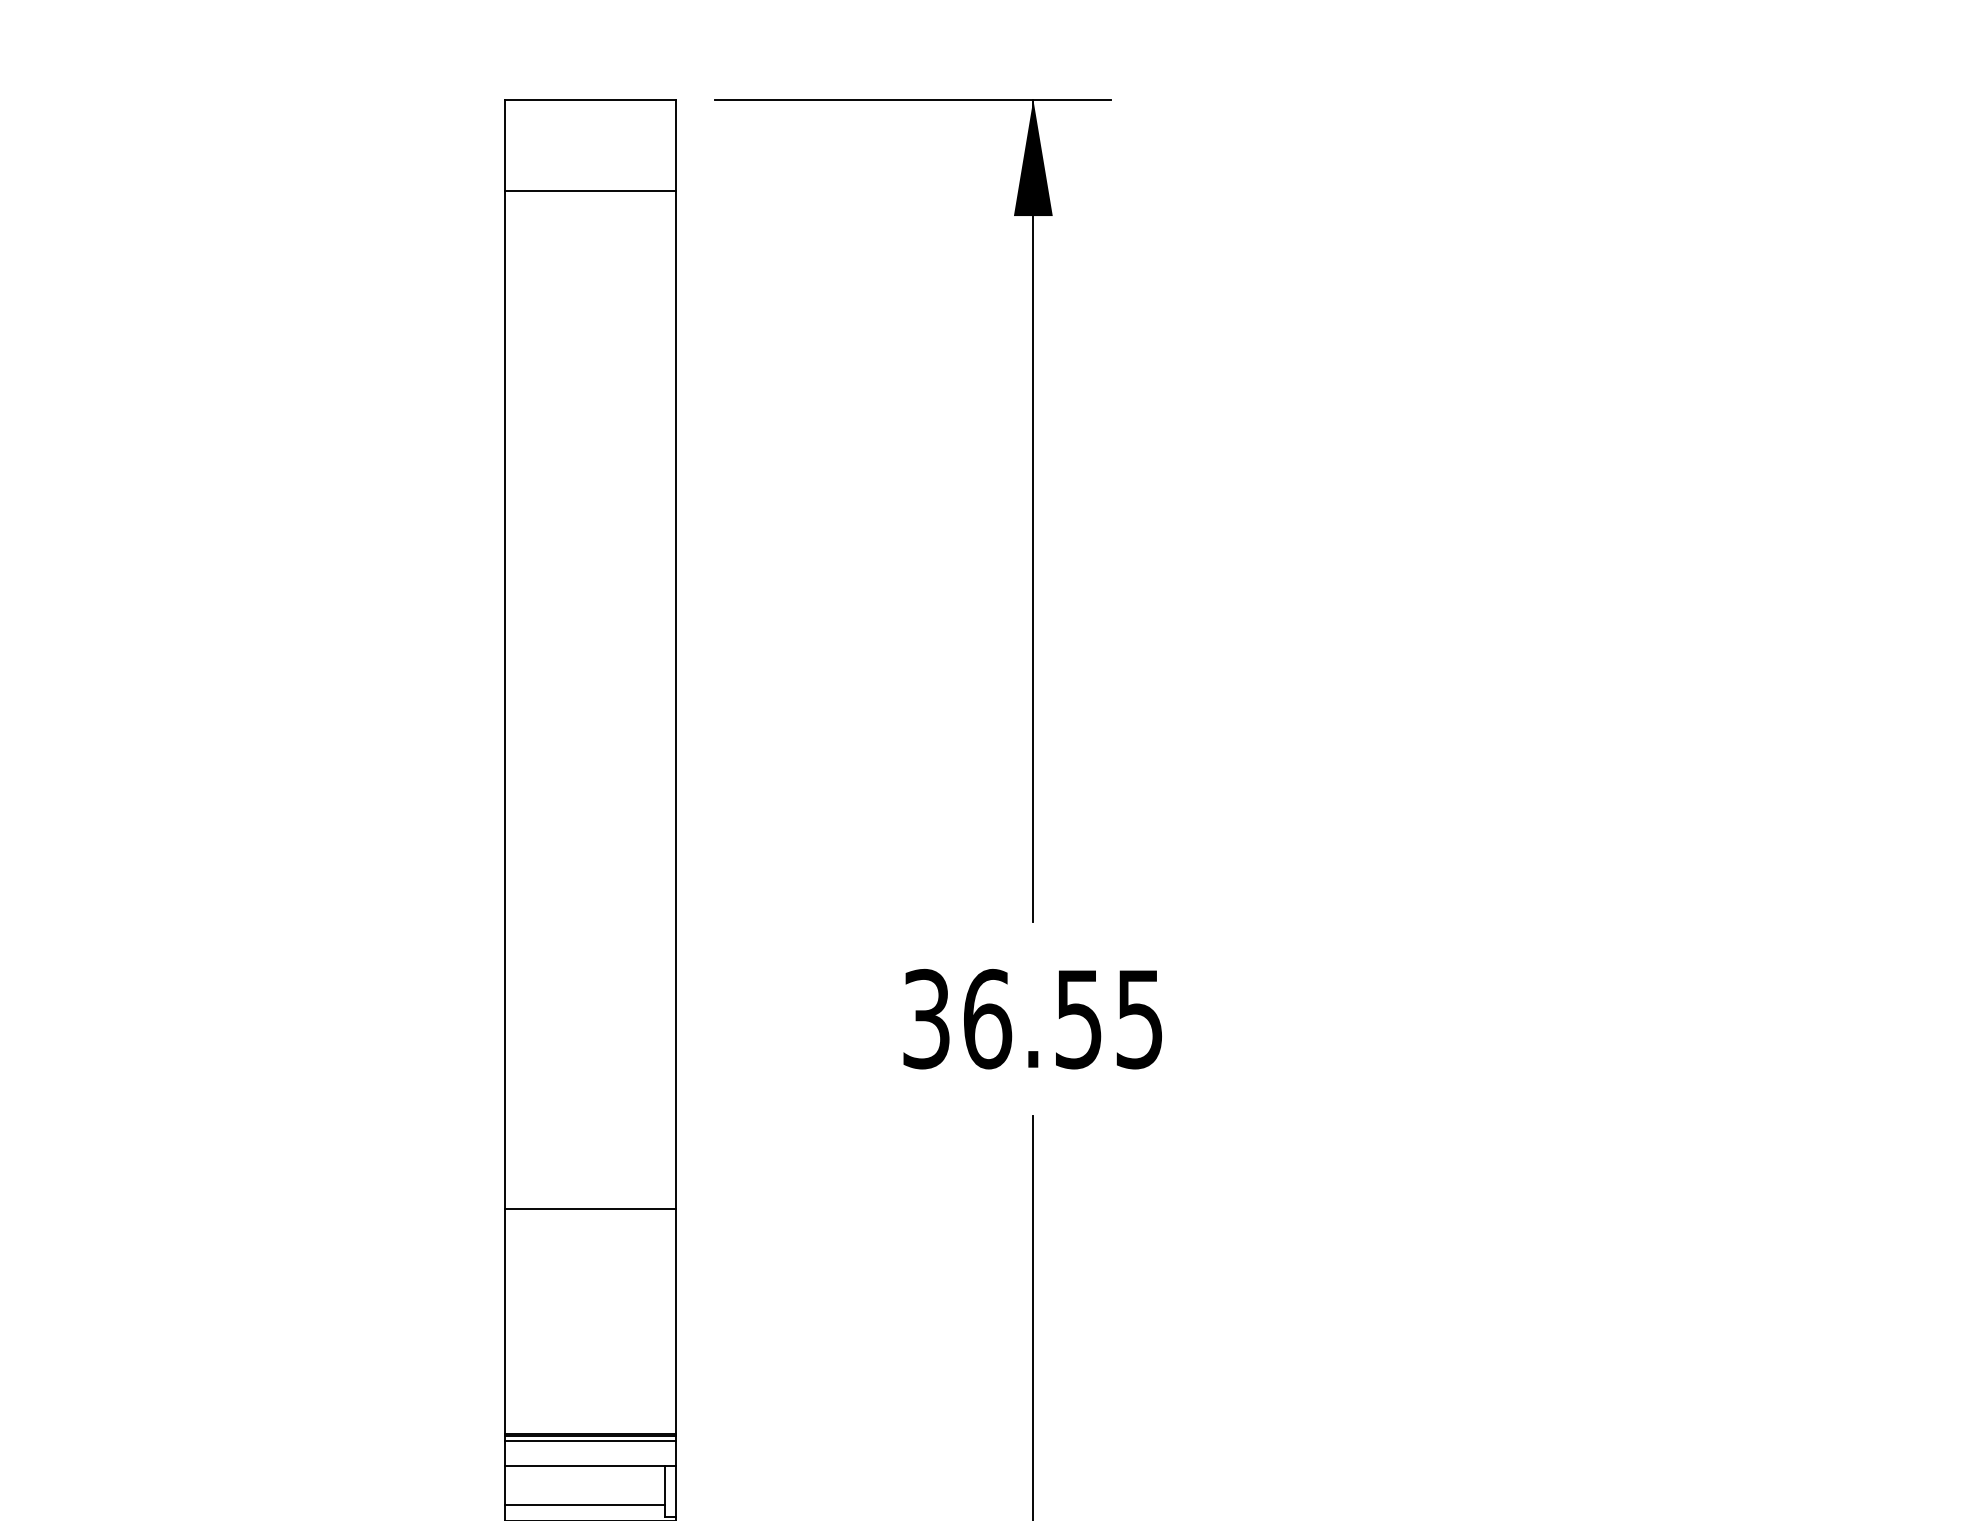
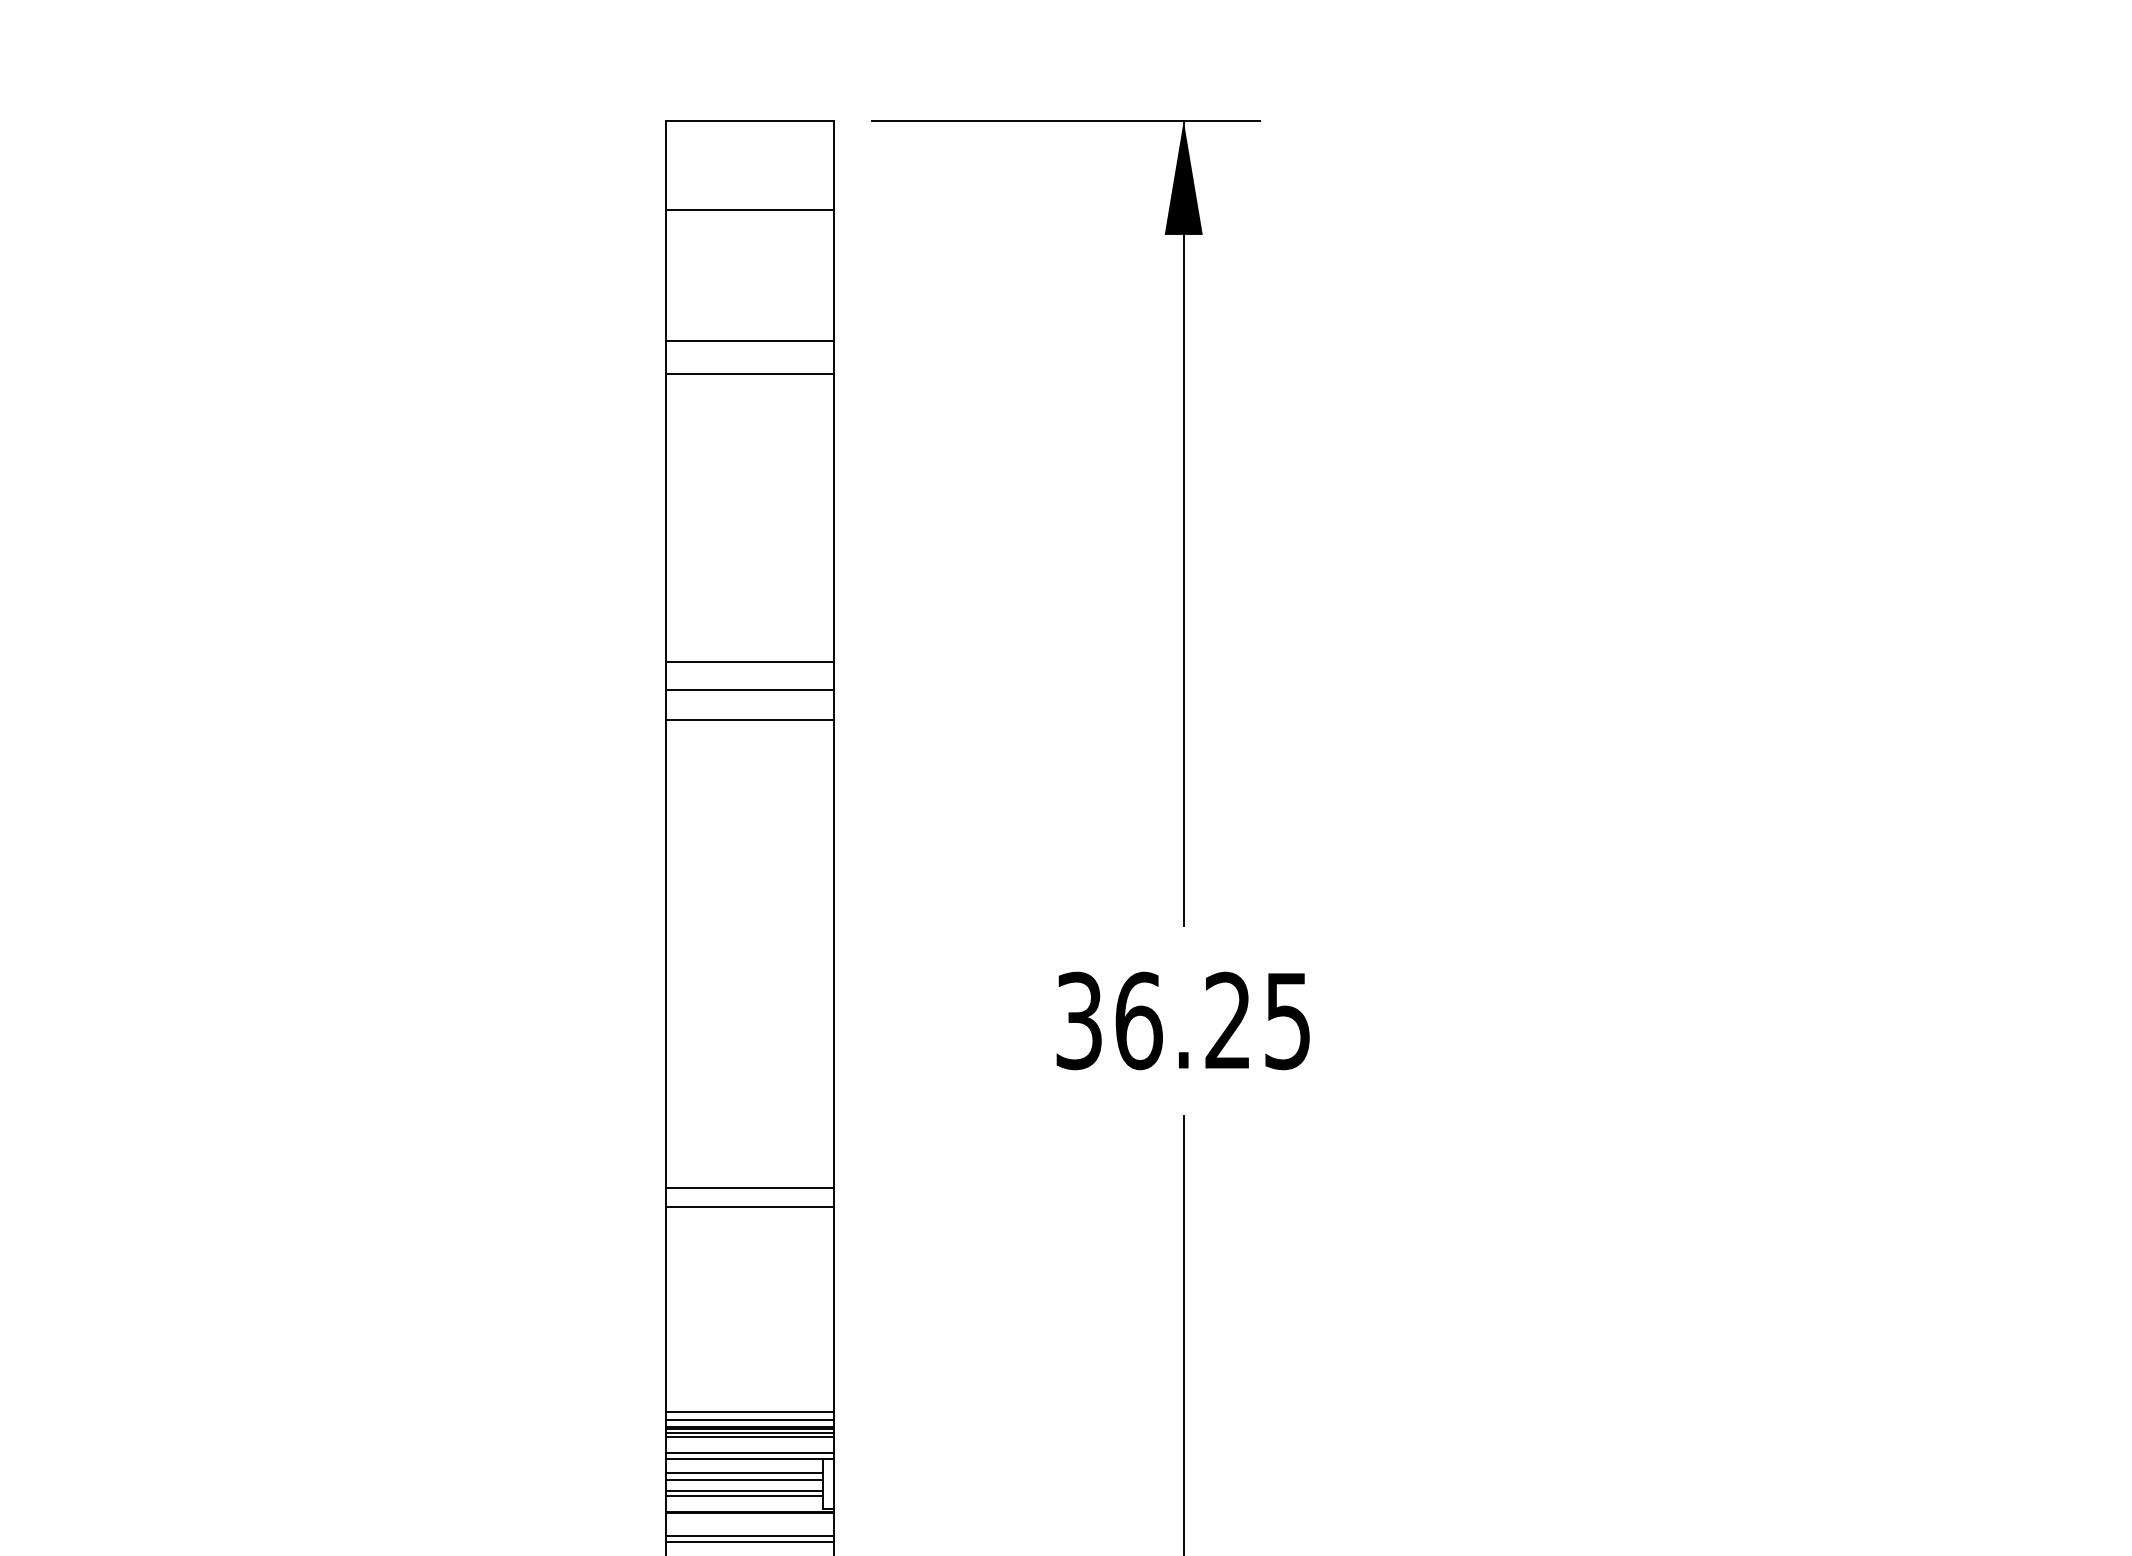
line: (589, 323) -> (749, 340), added
line: (589, 357) -> (749, 373), added
line: (589, 652) -> (749, 662), added
line: (589, 681) -> (749, 690), added
line: (589, 712) -> (749, 720), added
text: (1078, 1018) -> (1227, 1020), 36.55 -> 36.25
line: (589, 1189) -> (749, 1187), added
line: (589, 1418) -> (749, 1411), added
line: (589, 1426) -> (749, 1419), added
line: (589, 1443) -> (749, 1436), added
line: (589, 1460) -> (749, 1452), added
line: (584, 1481) -> (744, 1473), added
line: (584, 1488) -> (744, 1480), added
line: (584, 1498) -> (744, 1490), added

